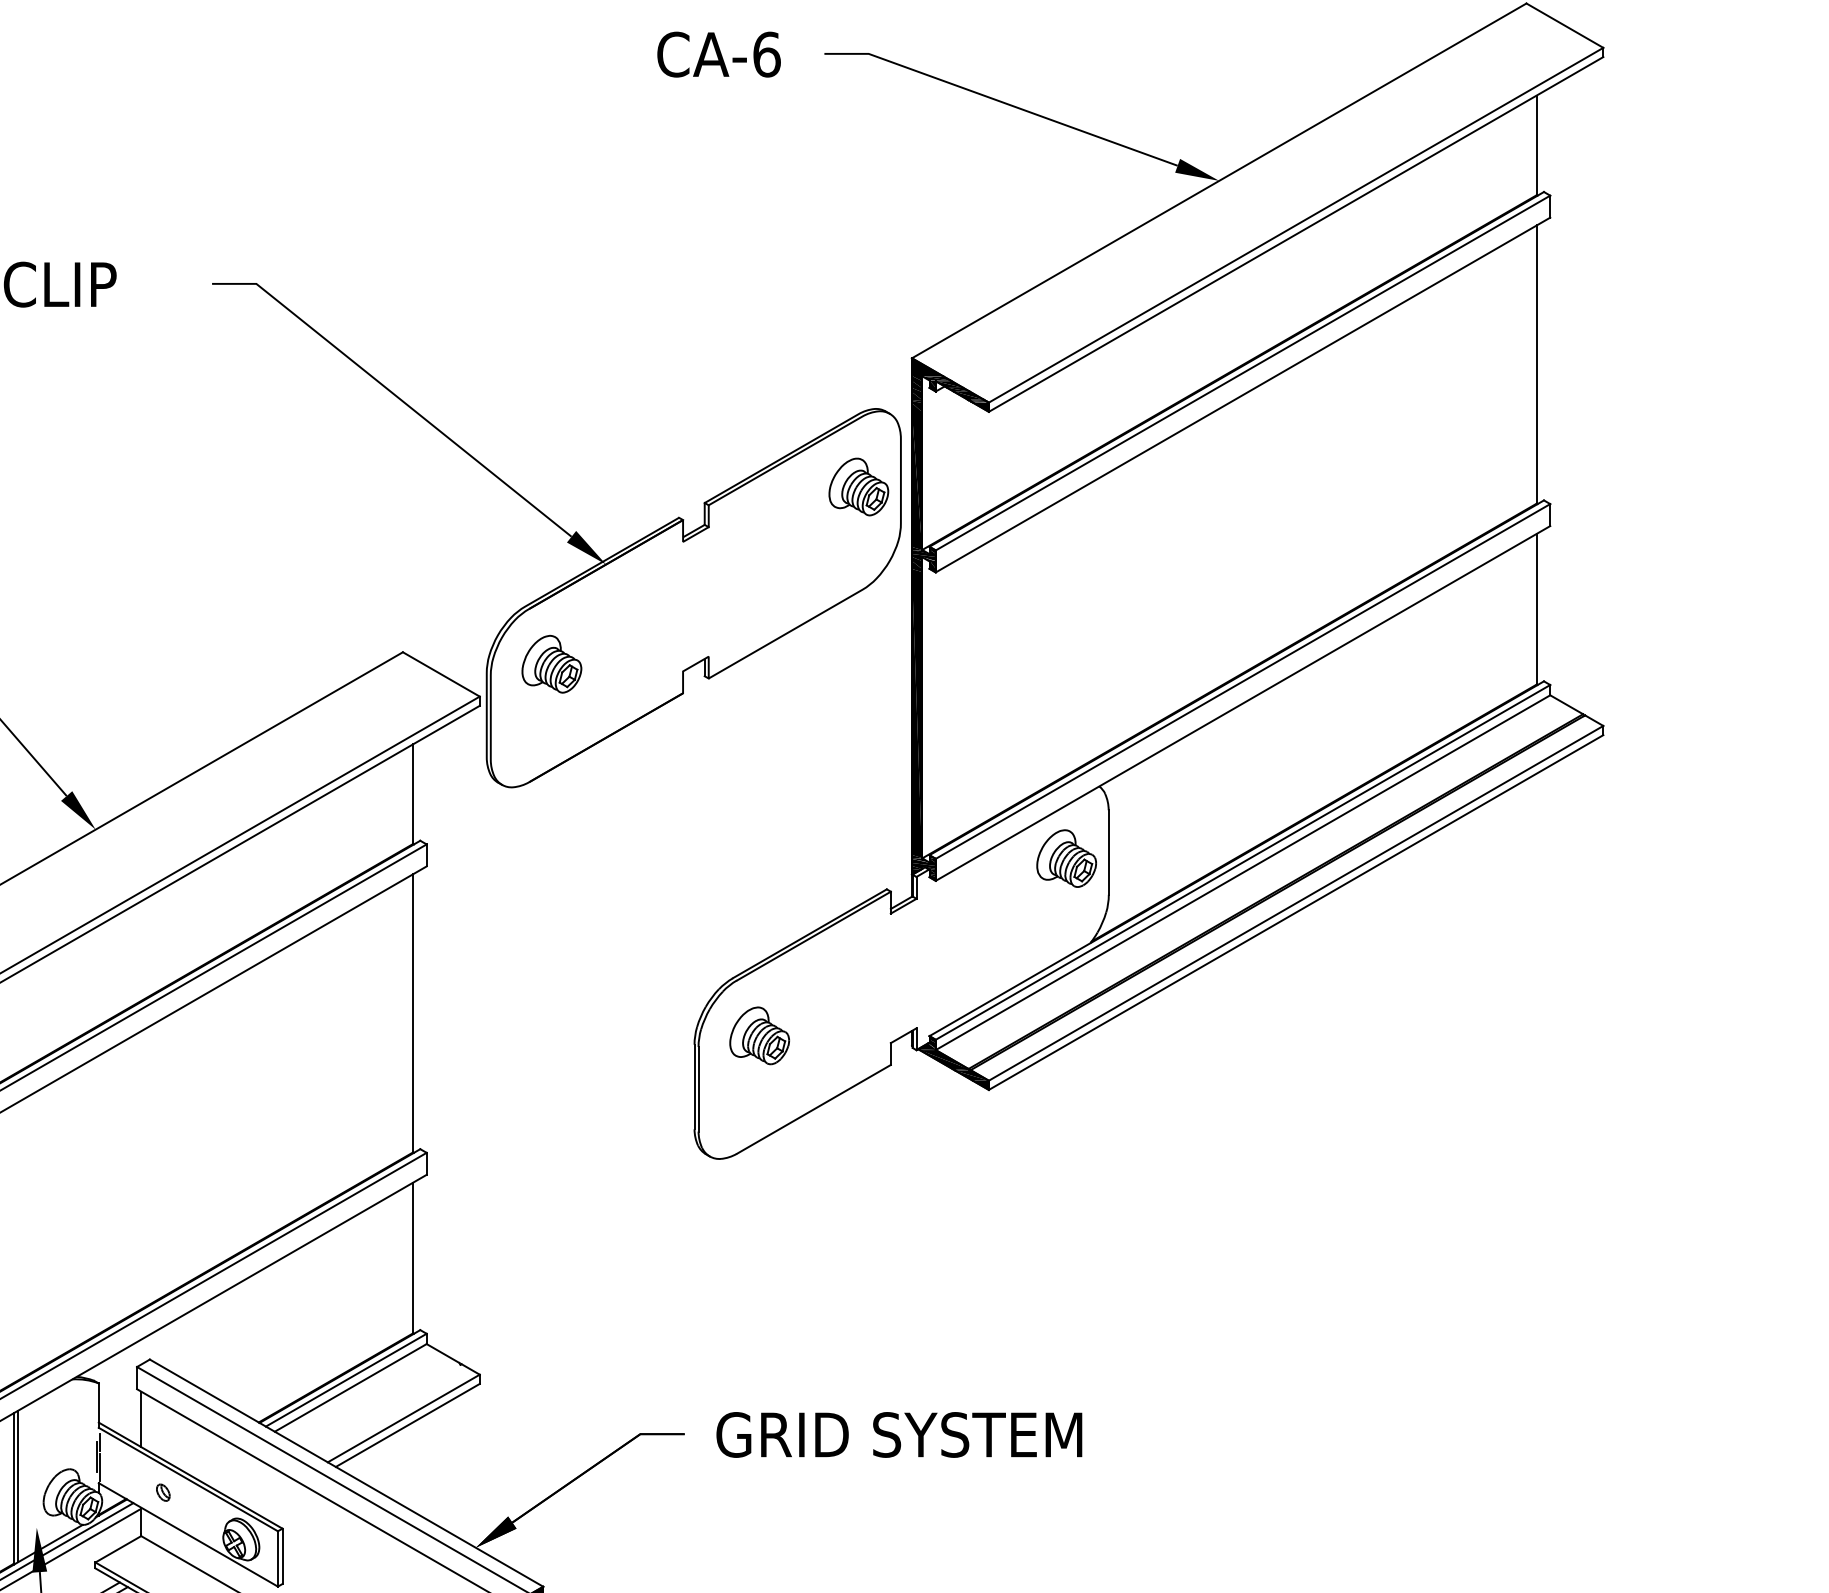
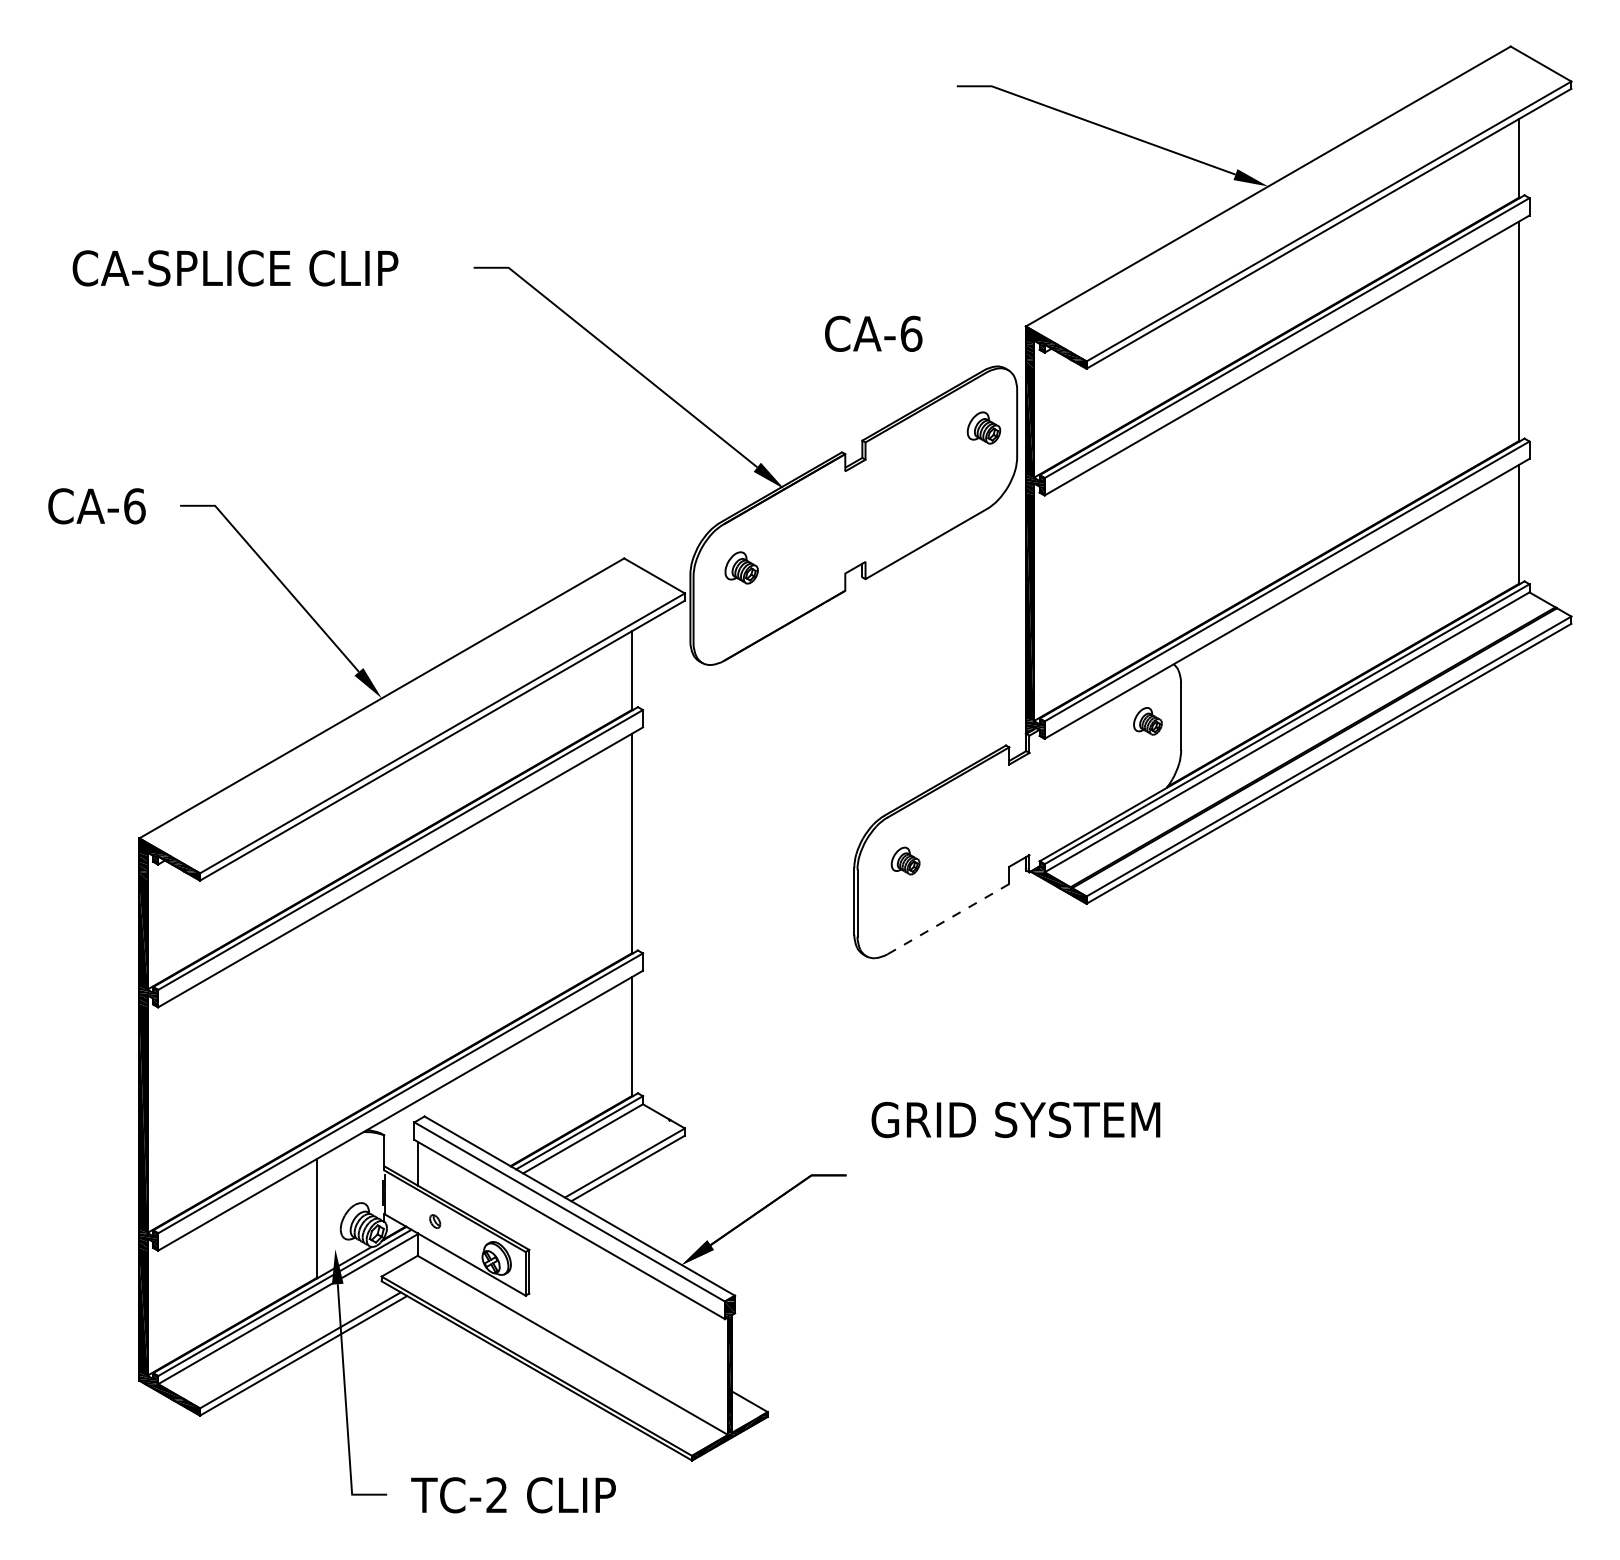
text: (718, 54) -> (873, 333), moved
part: (858, 486) -> (983, 427), size x0.7
part: (551, 663) -> (741, 567), size x0.7
part: (1066, 858) -> (1147, 721), size x0.6
part: (759, 1035) -> (905, 860), size x0.6
line: (813, 1108) -> (948, 918), solid -> dashed
text: (898, 1434) -> (1015, 1119), moved
line: (17, 1486) -> (320, 1216), removed

